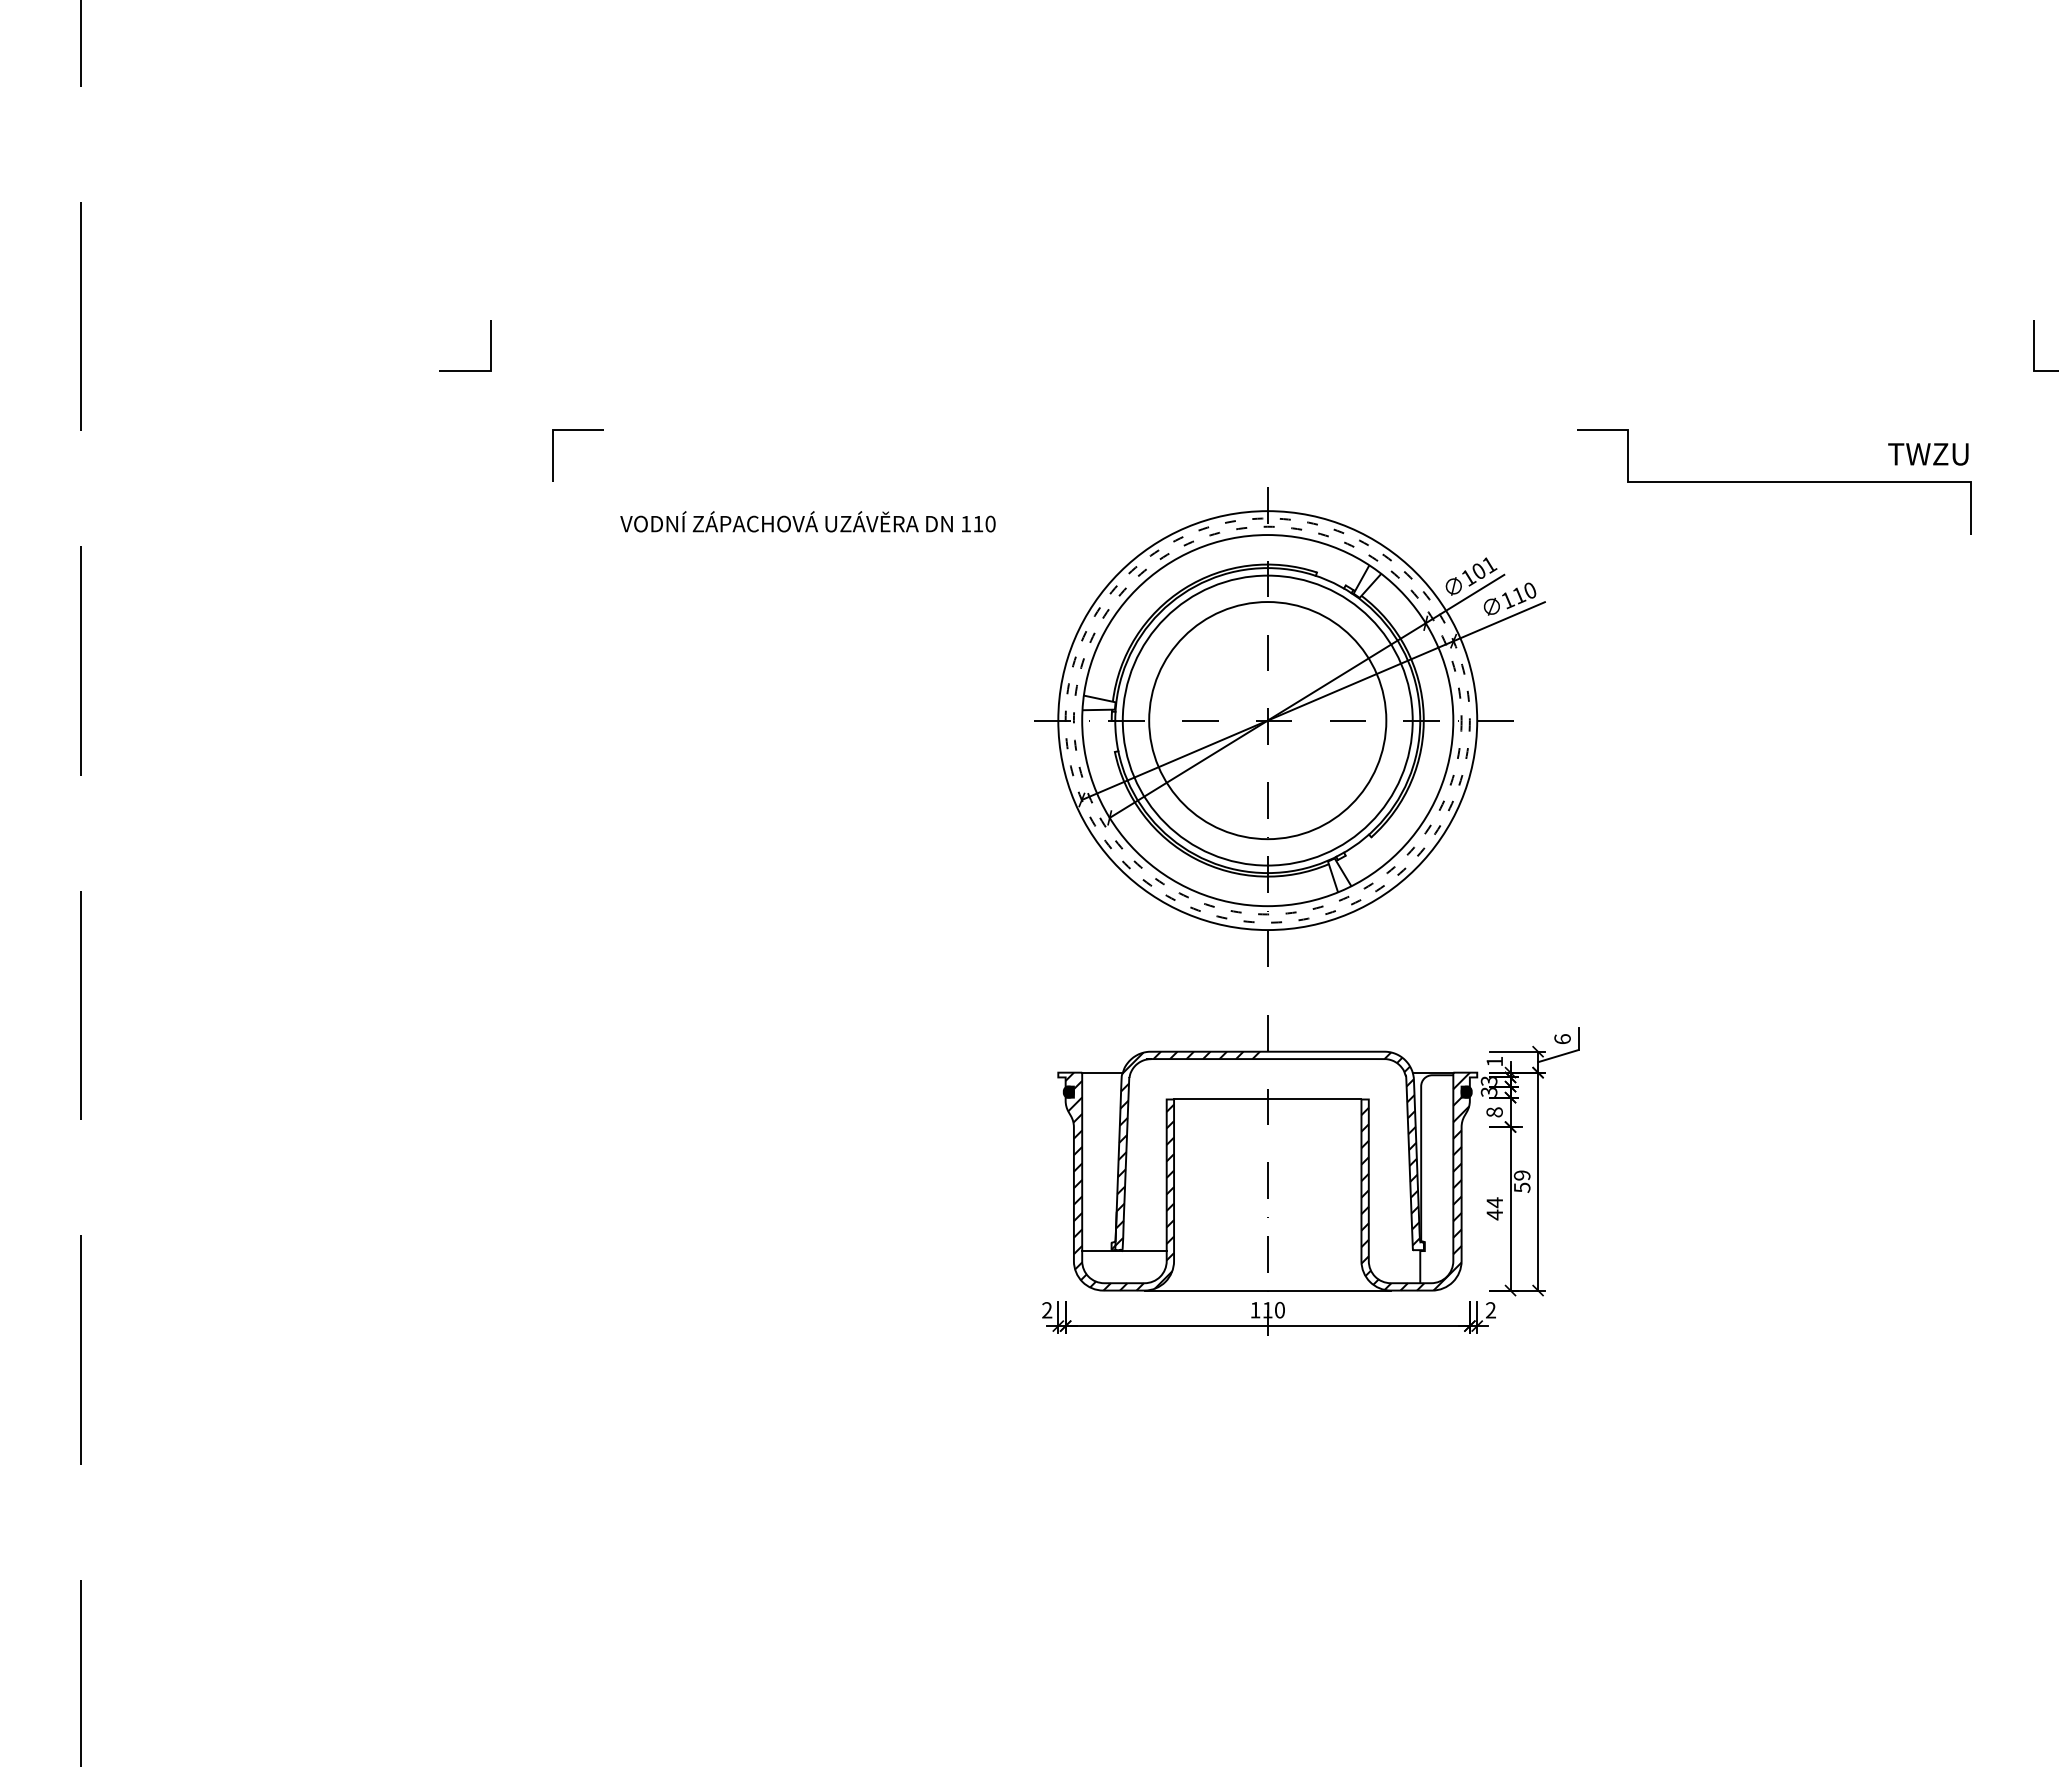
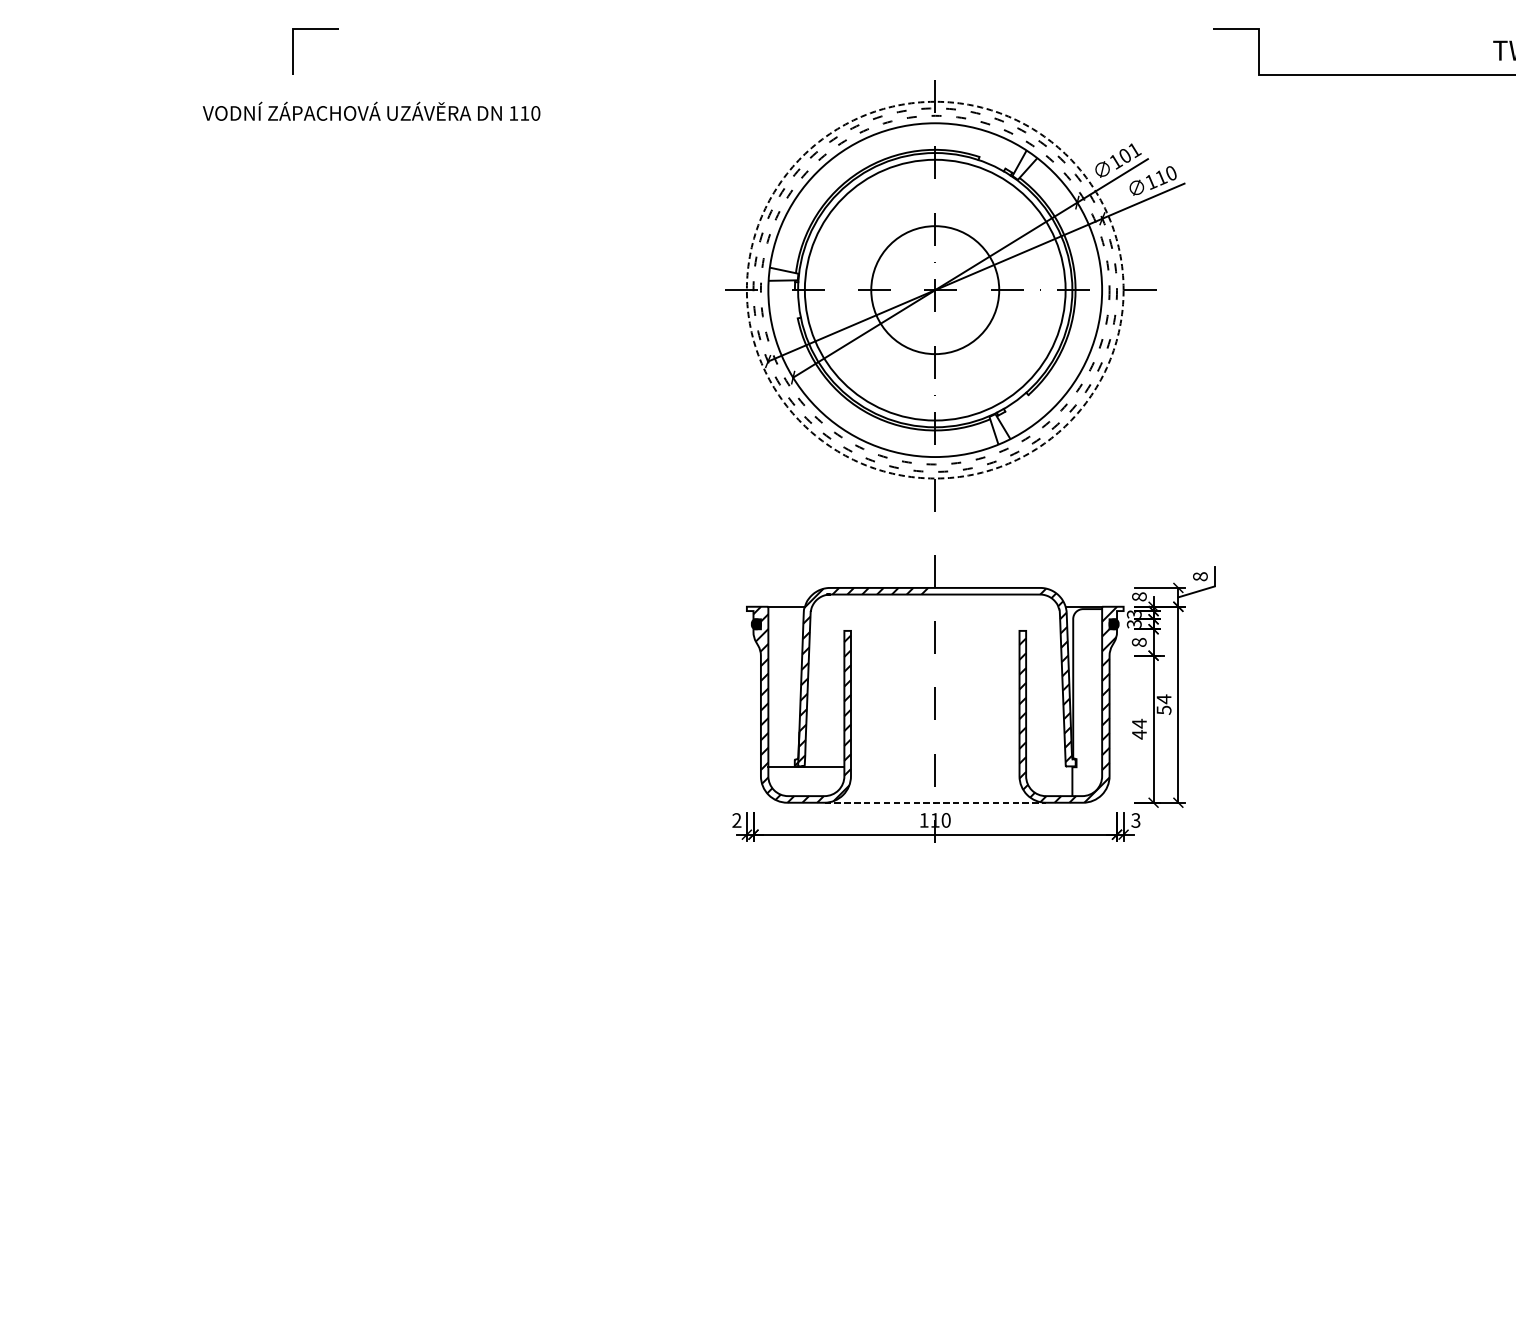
text: (807, 521) -> (371, 111), moved
circle: (1267, 720) -> (935, 290), size x0.6
circle: (1267, 720) -> (935, 290), solid -> dashed
text: (1562, 1039) -> (1200, 576), 6 -> 8
text: (1494, 1061) -> (1139, 596), 1 -> 8
line: (1267, 1099) -> (935, 630), removed
text: (1522, 1175) -> (1164, 699), 59 -> 54
line: (1268, 1290) -> (935, 802), solid -> dashed
text: (1490, 1310) -> (1135, 820), 2 -> 3

